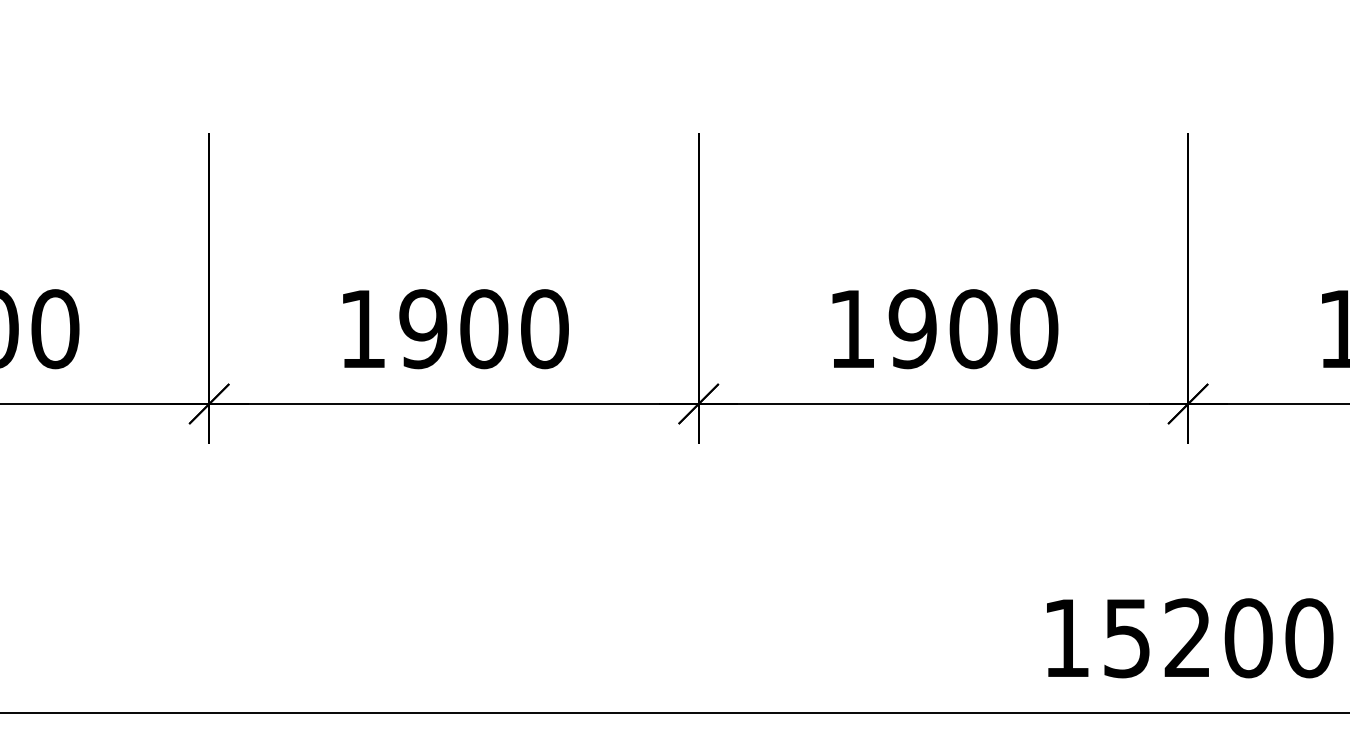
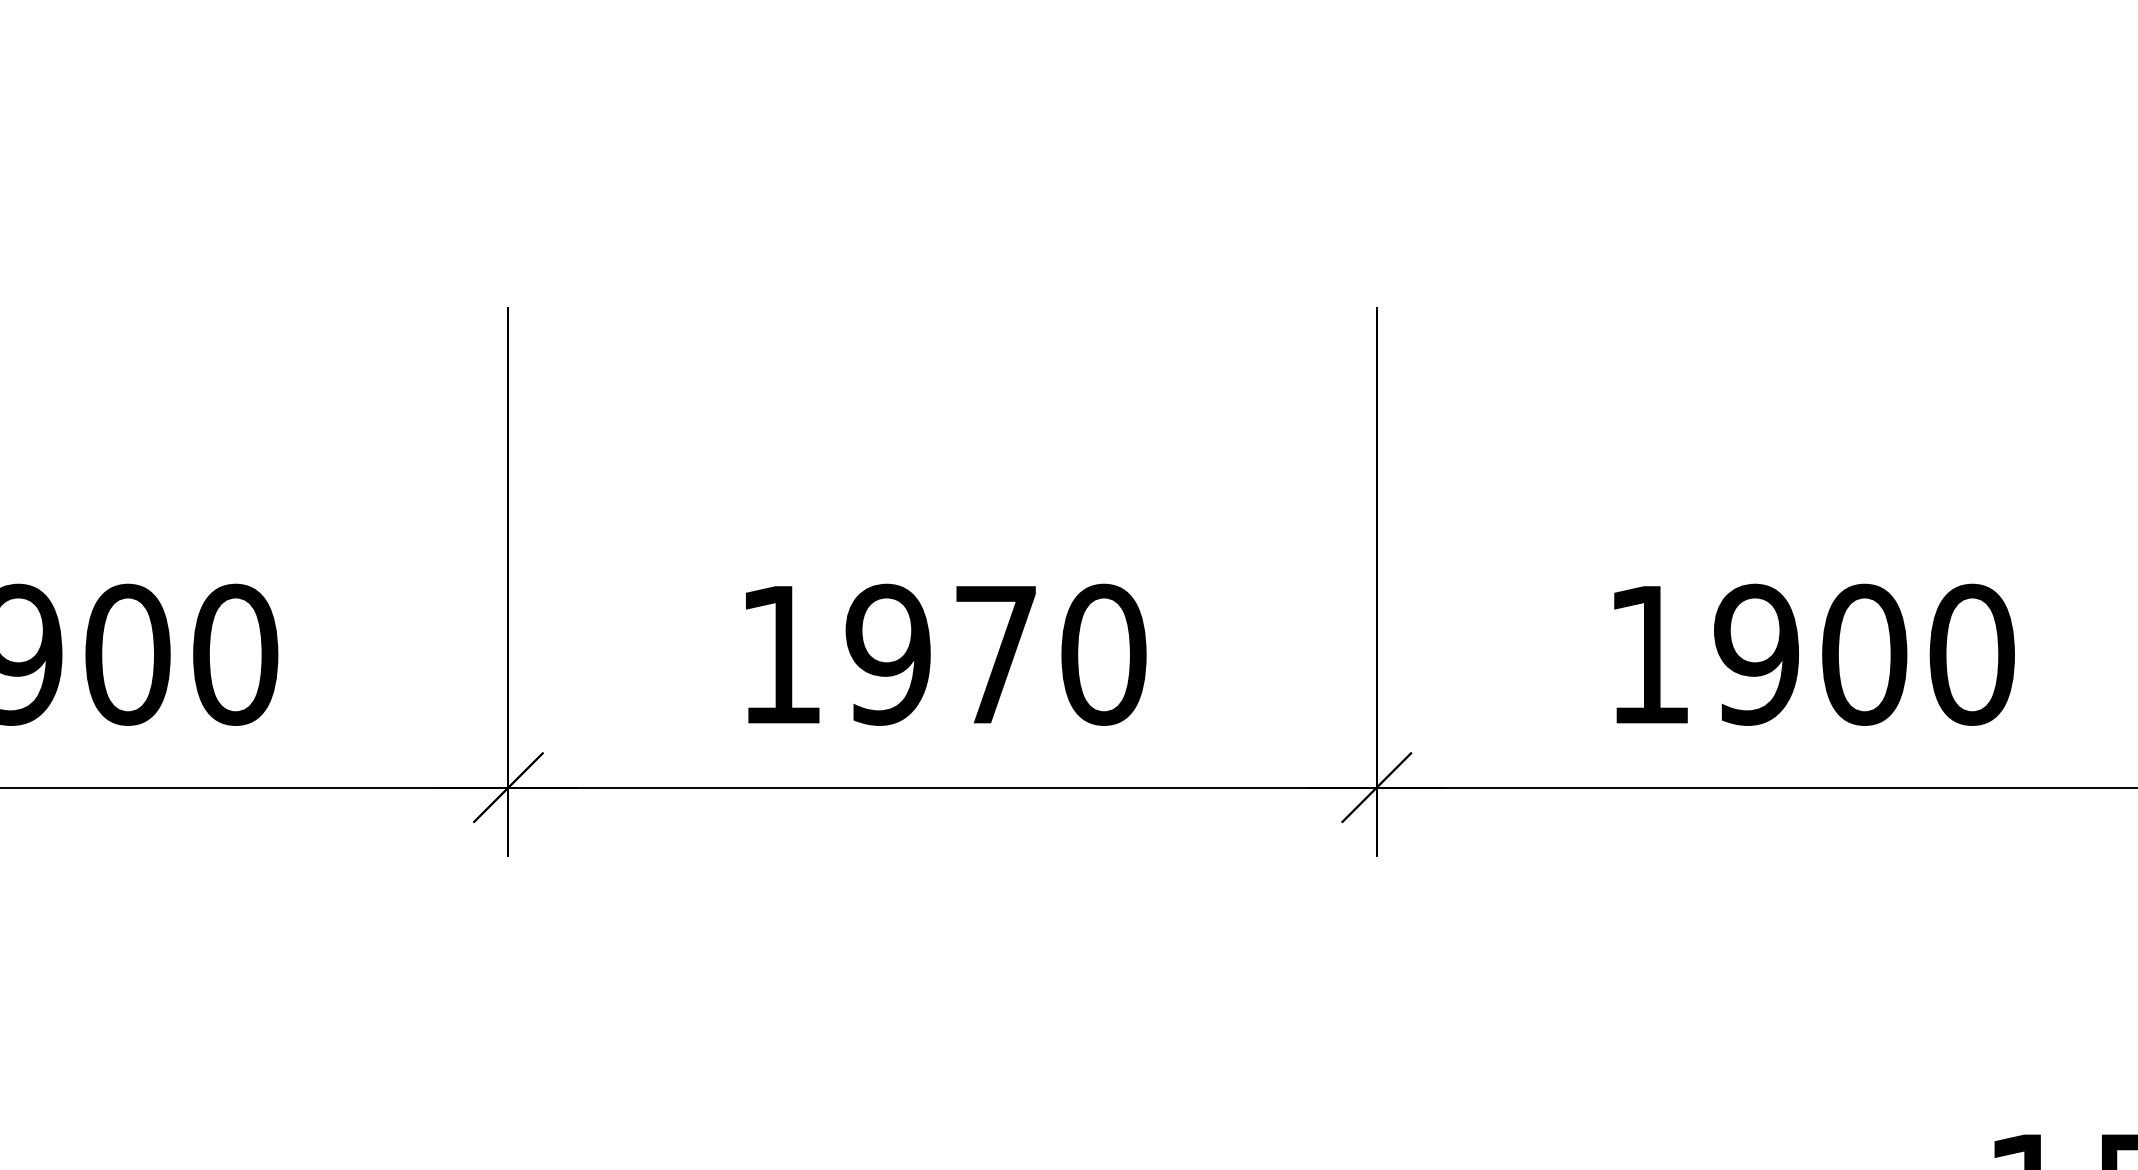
text: (484, 329) -> (996, 655), 1900 -> 1970

